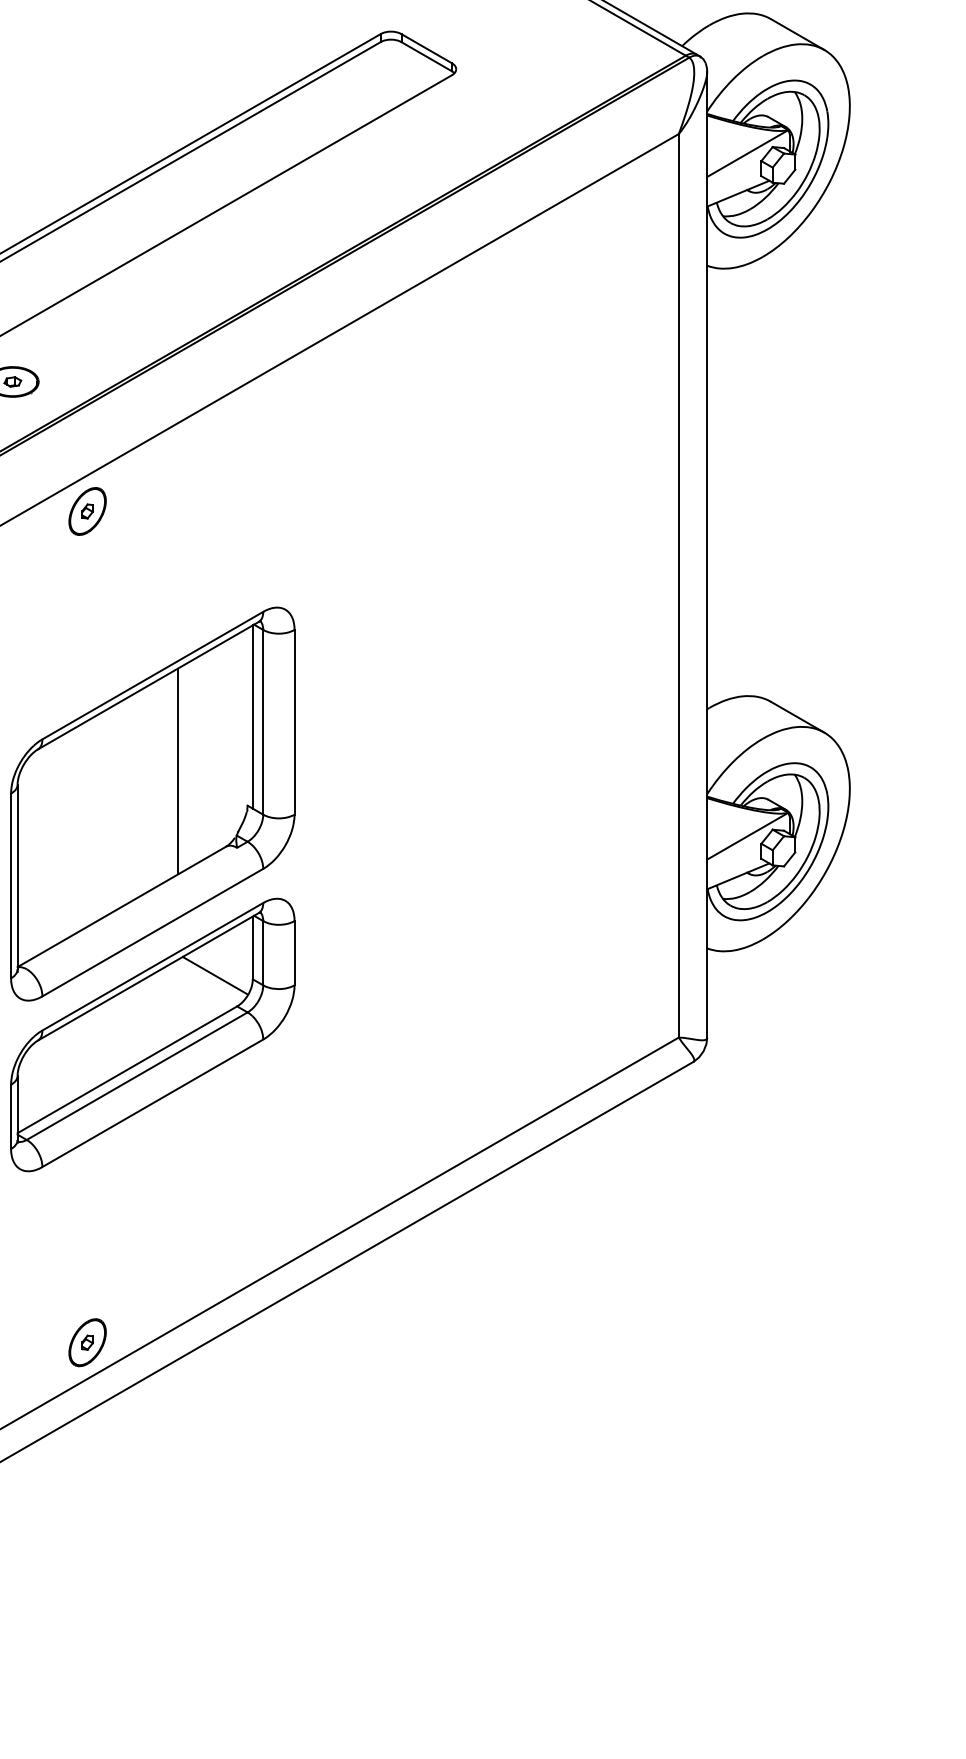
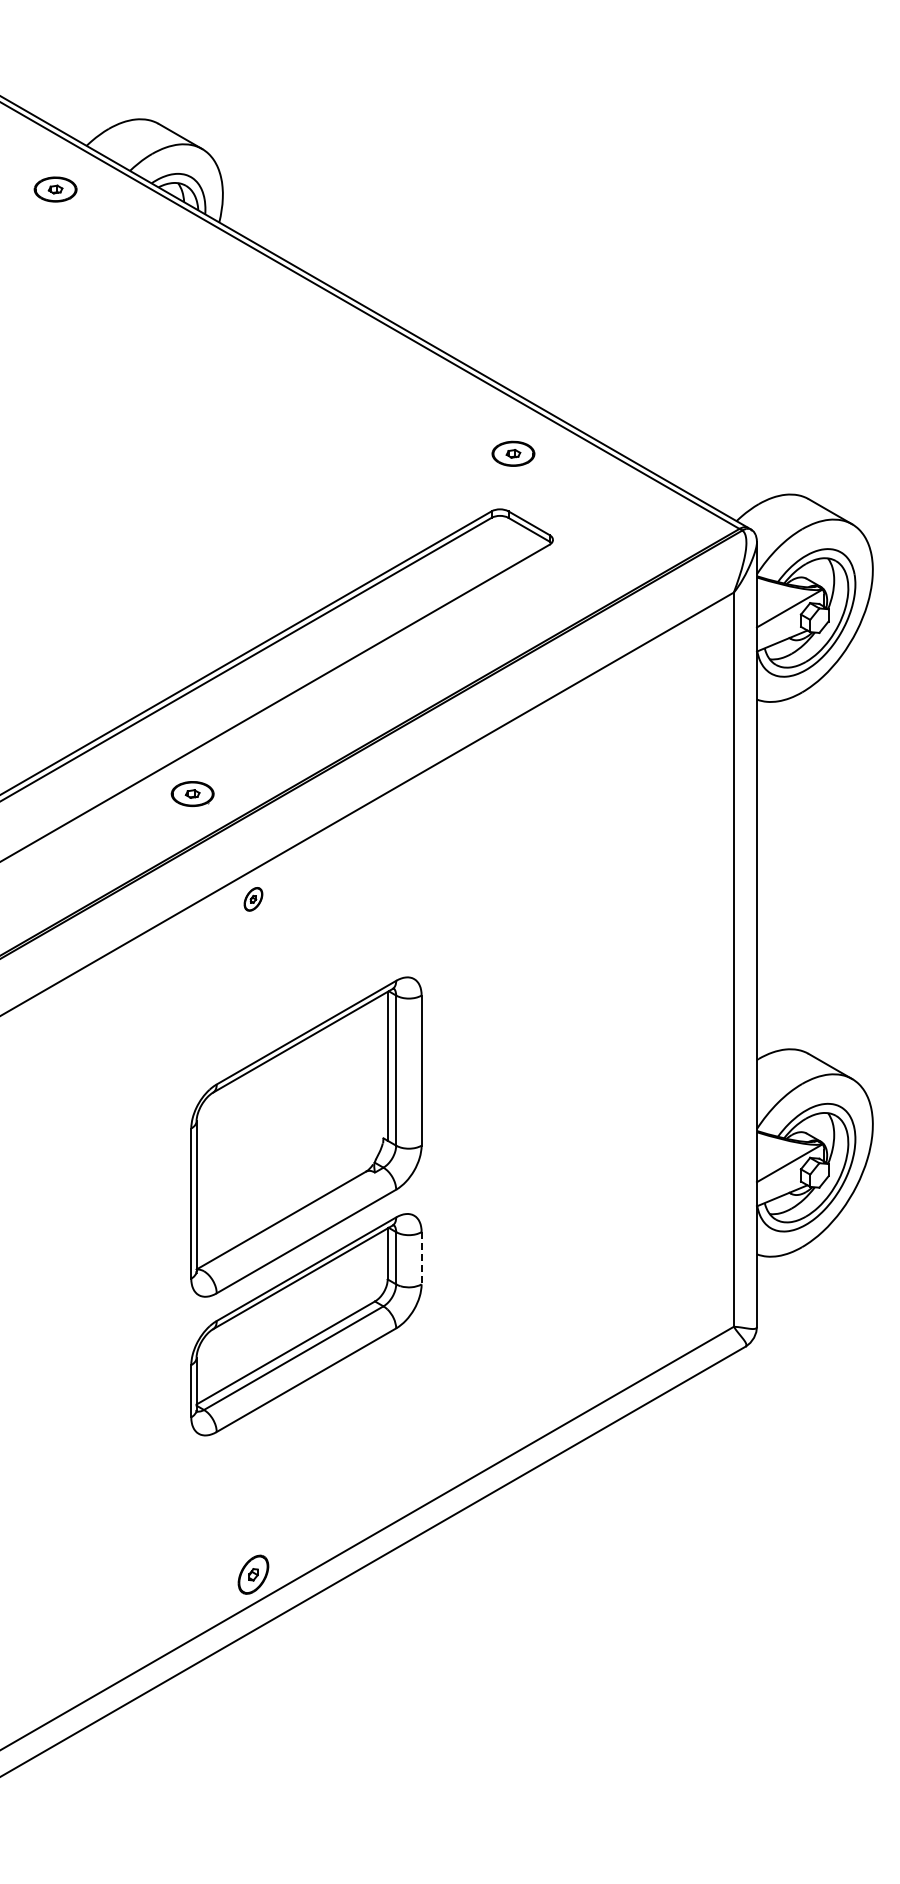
part: (87, 511) -> (253, 899), size x0.6
line: (177, 771) -> (326, 1110), removed
line: (294, 953) -> (421, 1258), solid -> dashed
line: (214, 975) -> (356, 1276), removed

